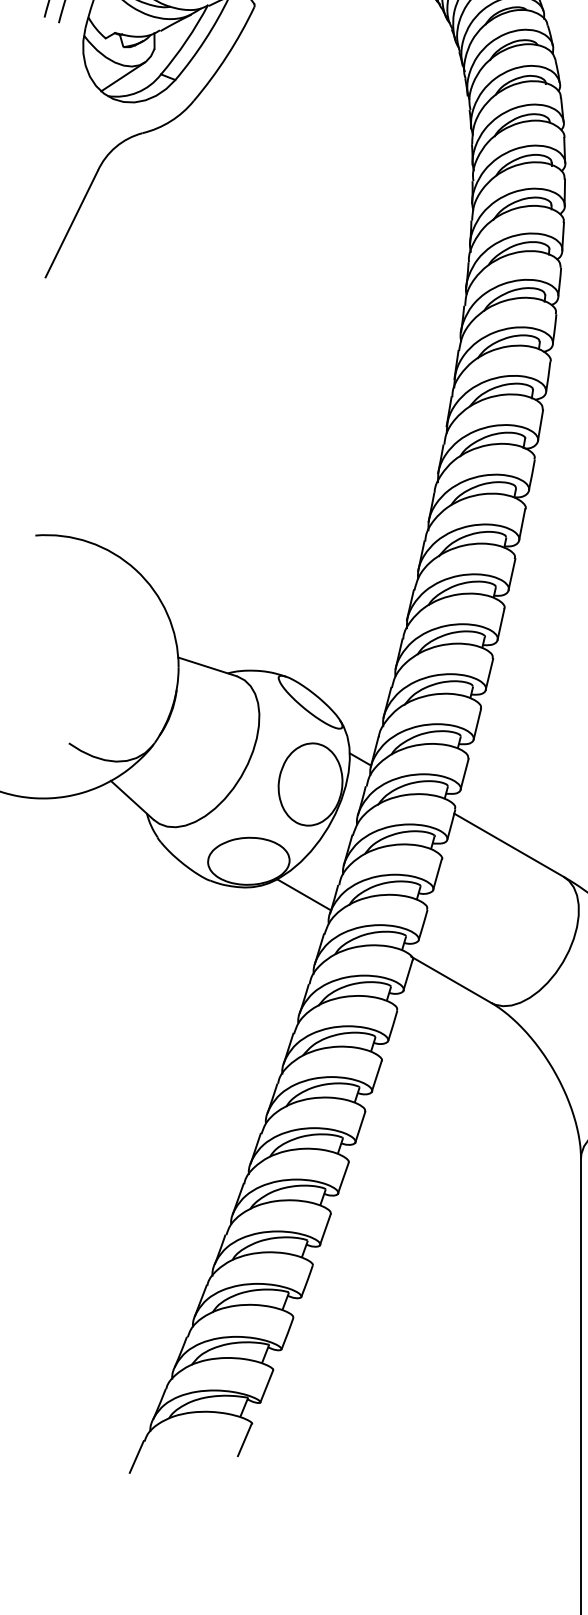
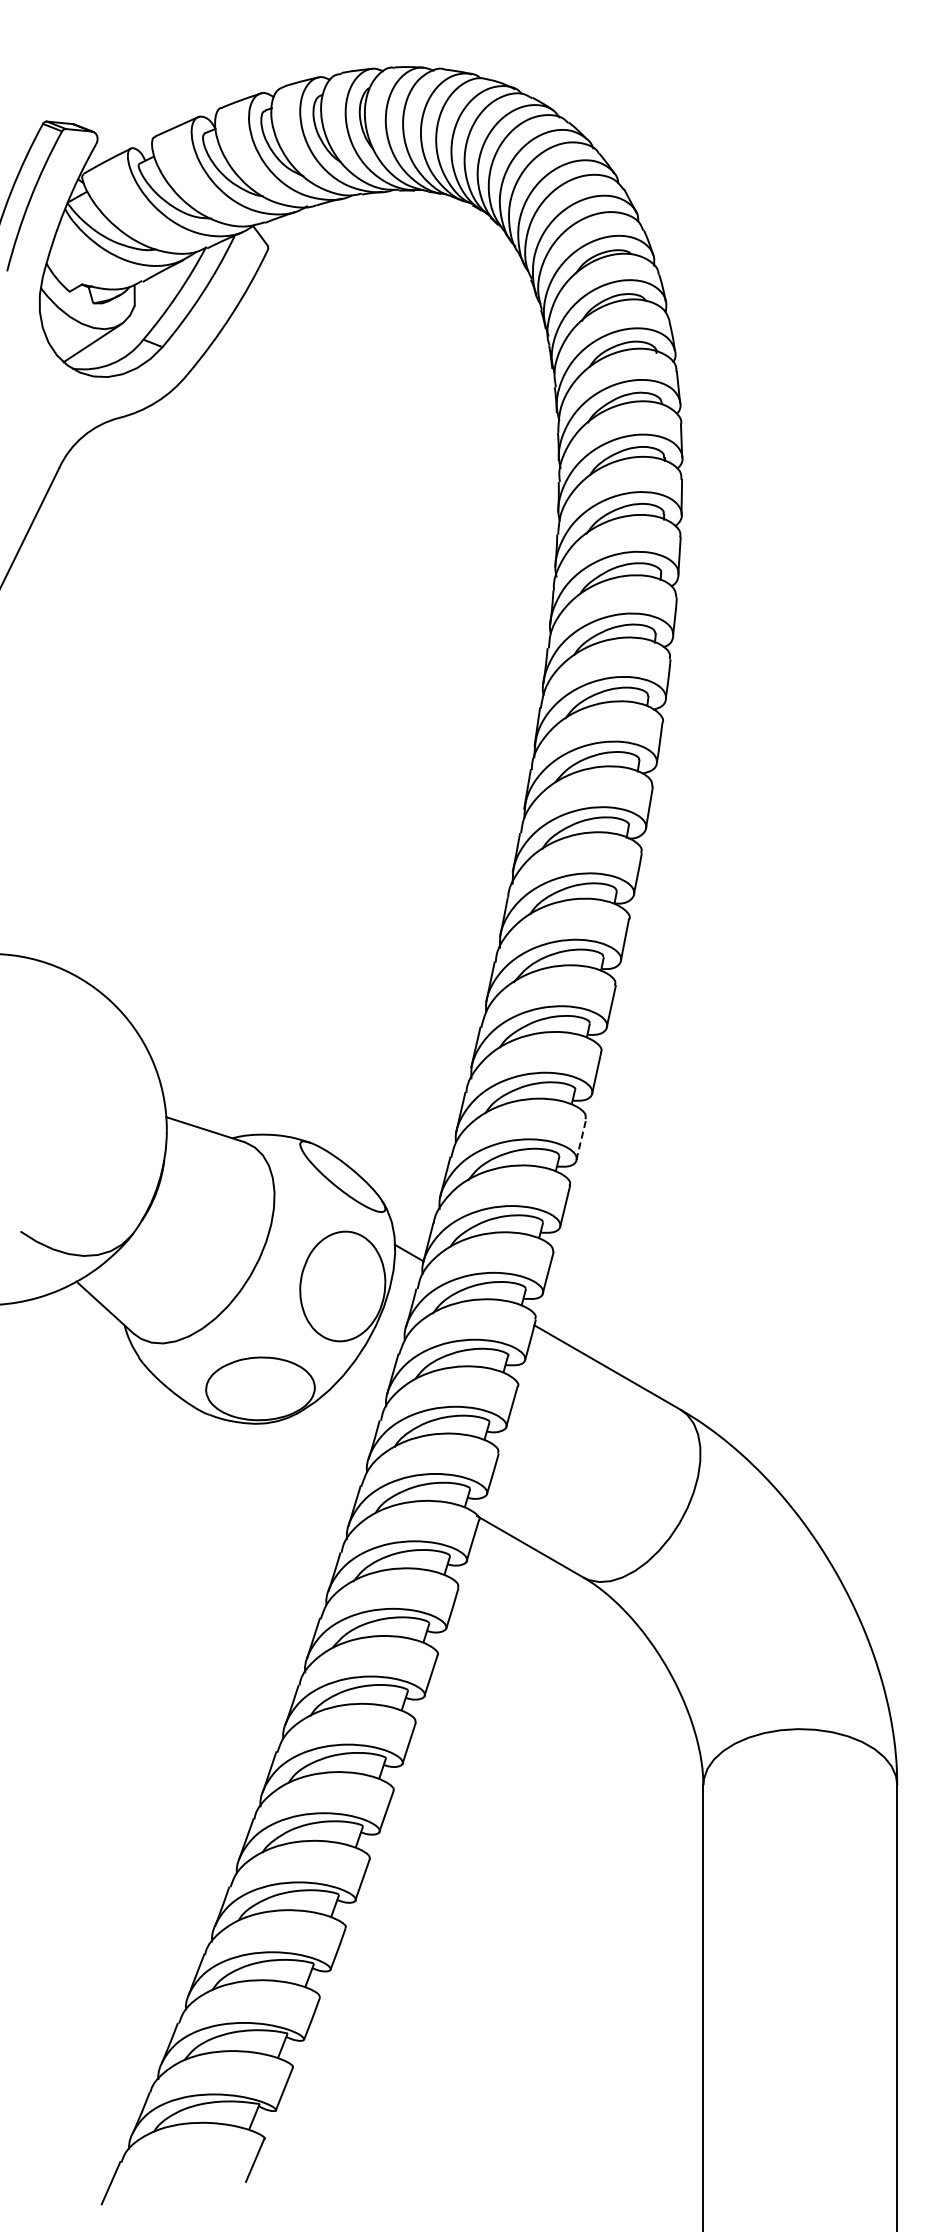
line: (489, 674) -> (581, 1139), solid -> dashed
line: (304, 894) -> (334, 1433), removed

